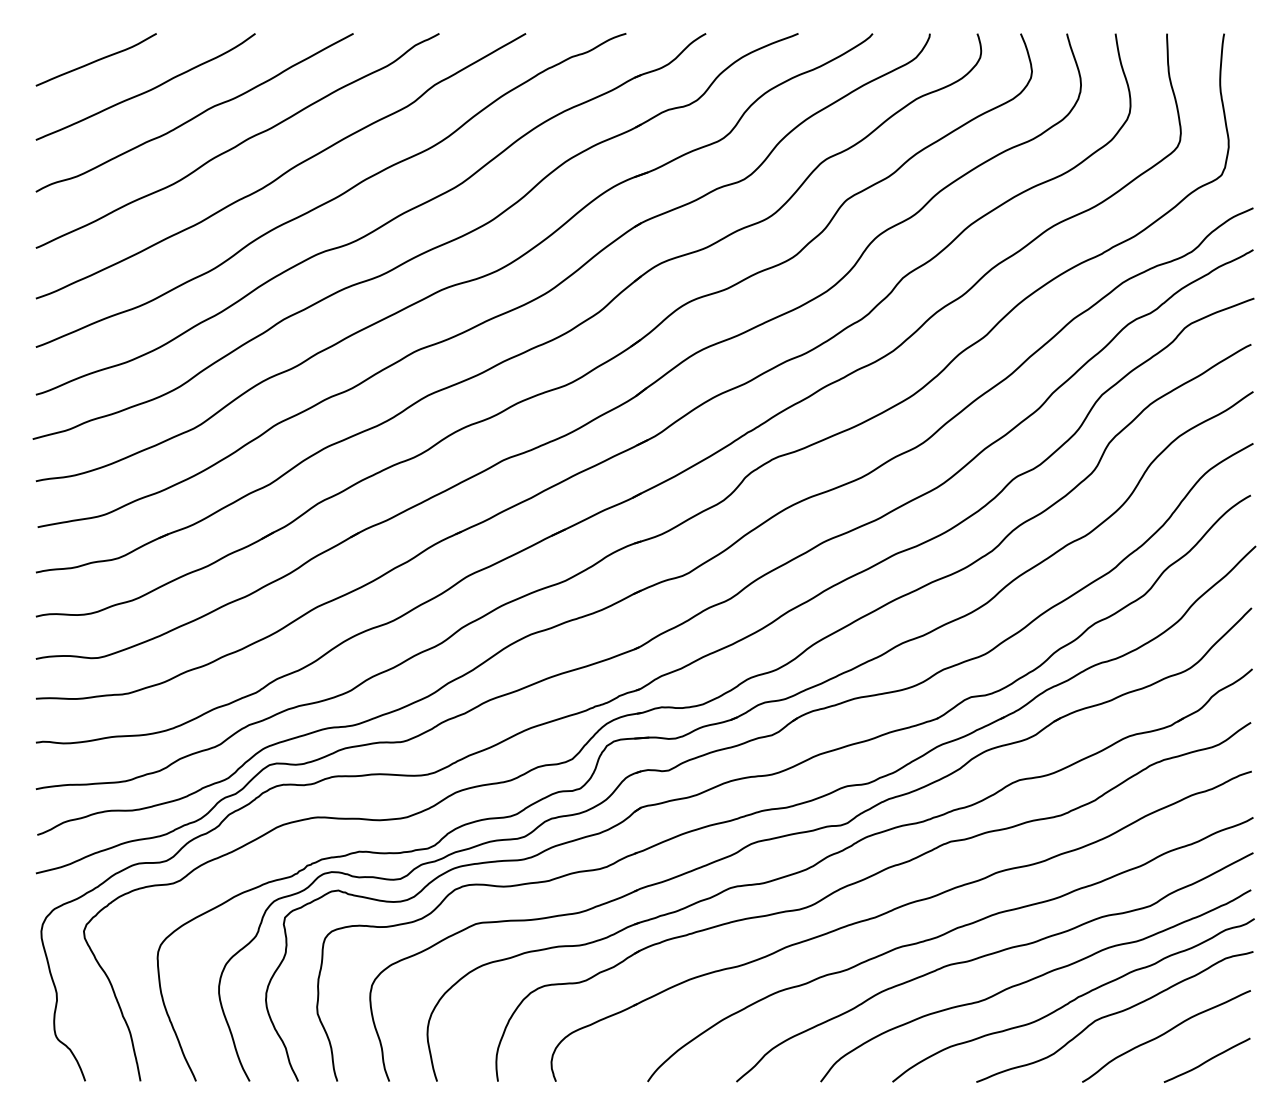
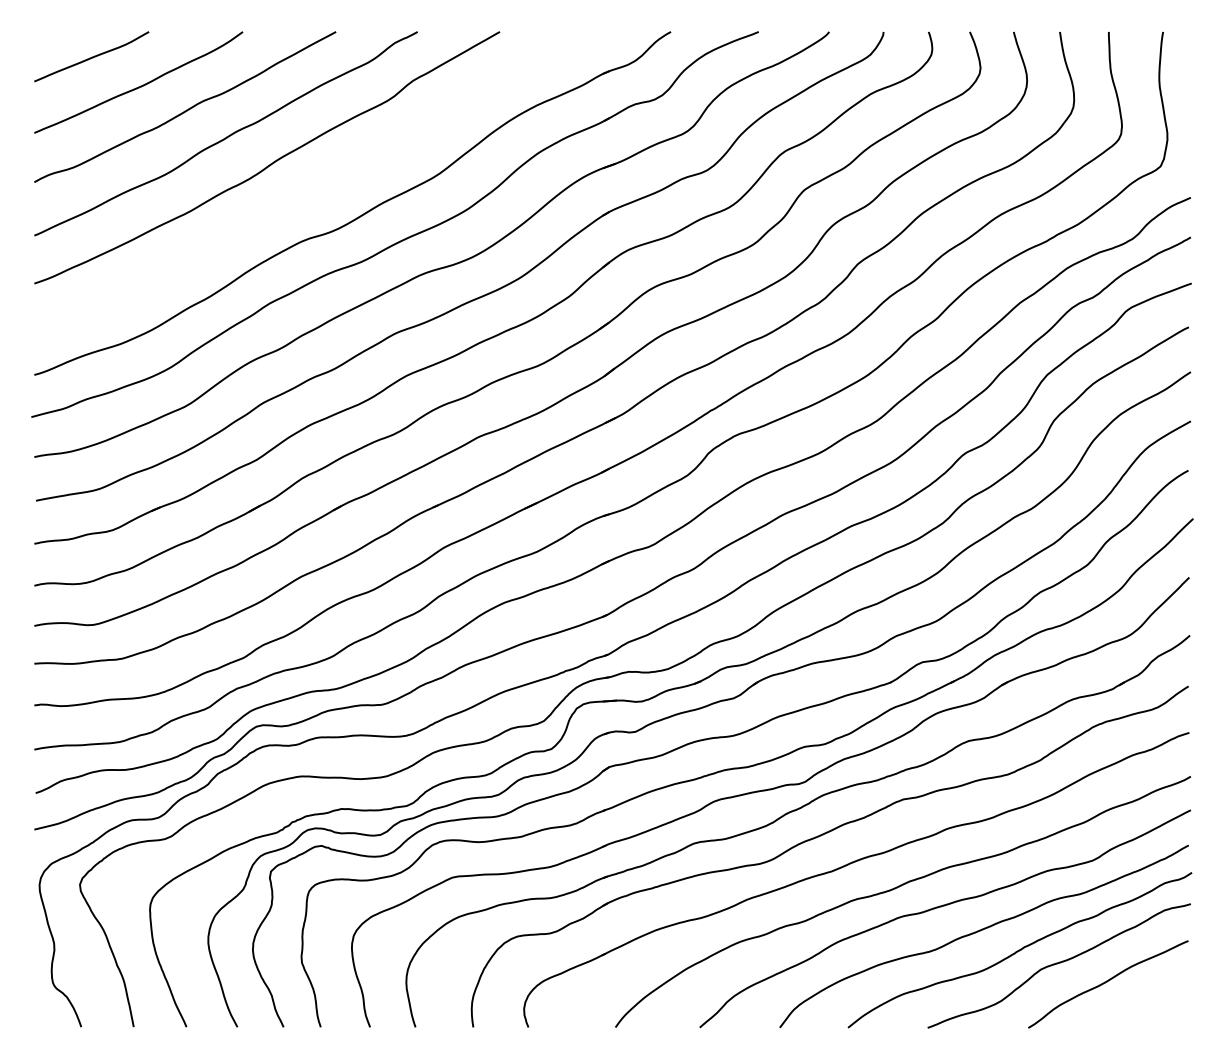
curve: (334, 197) -> (318, 187), removed
curve: (1207, 1059) -> (1147, 1006), removed

